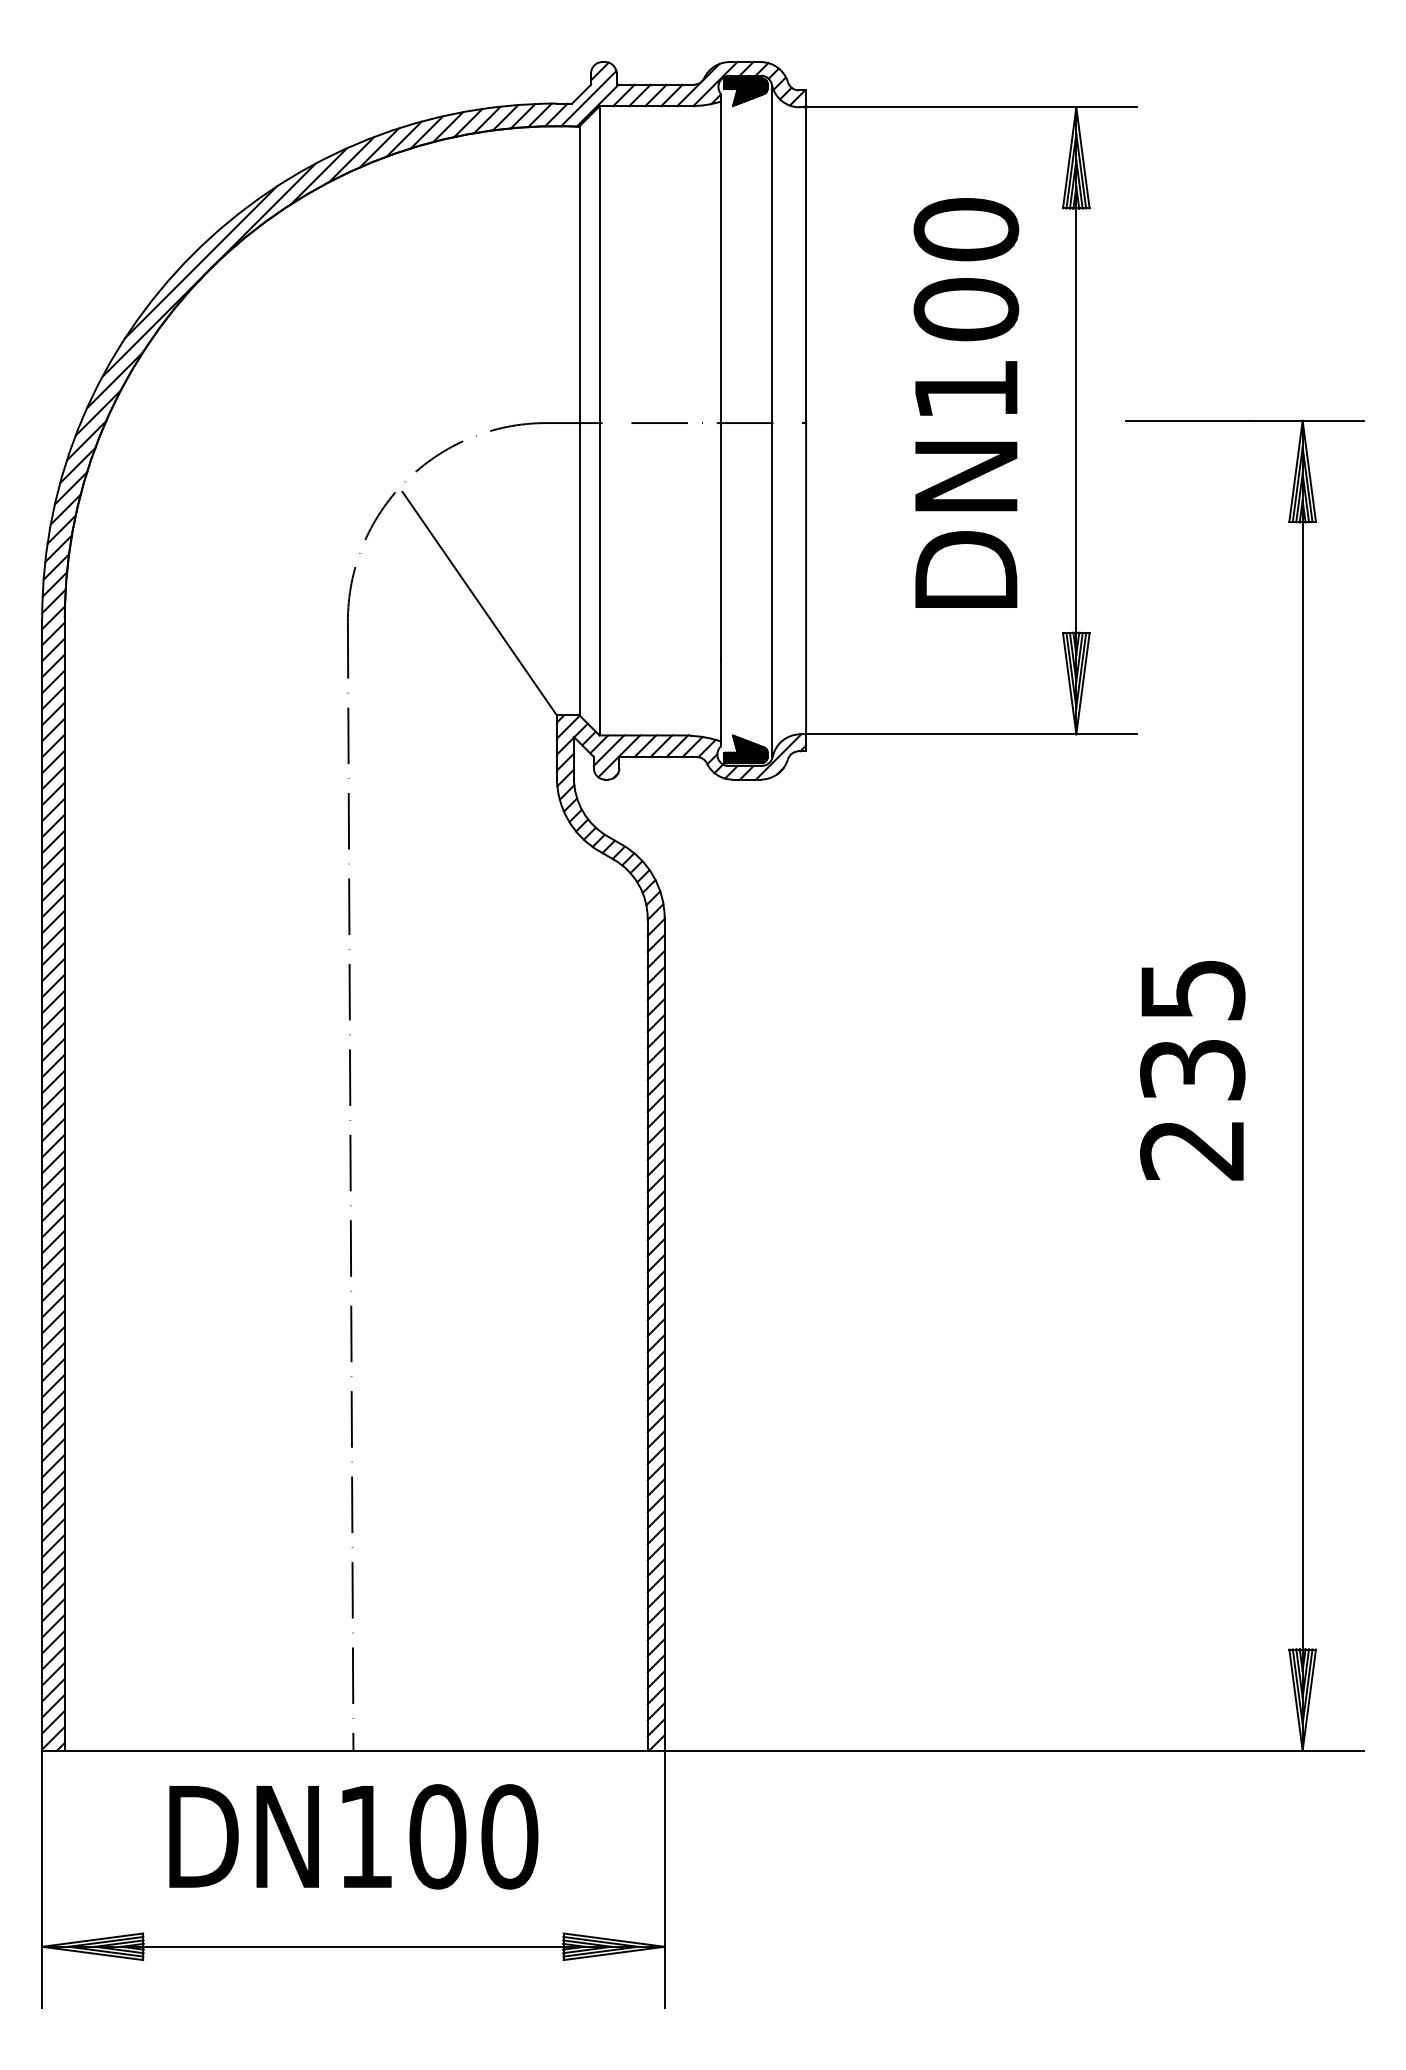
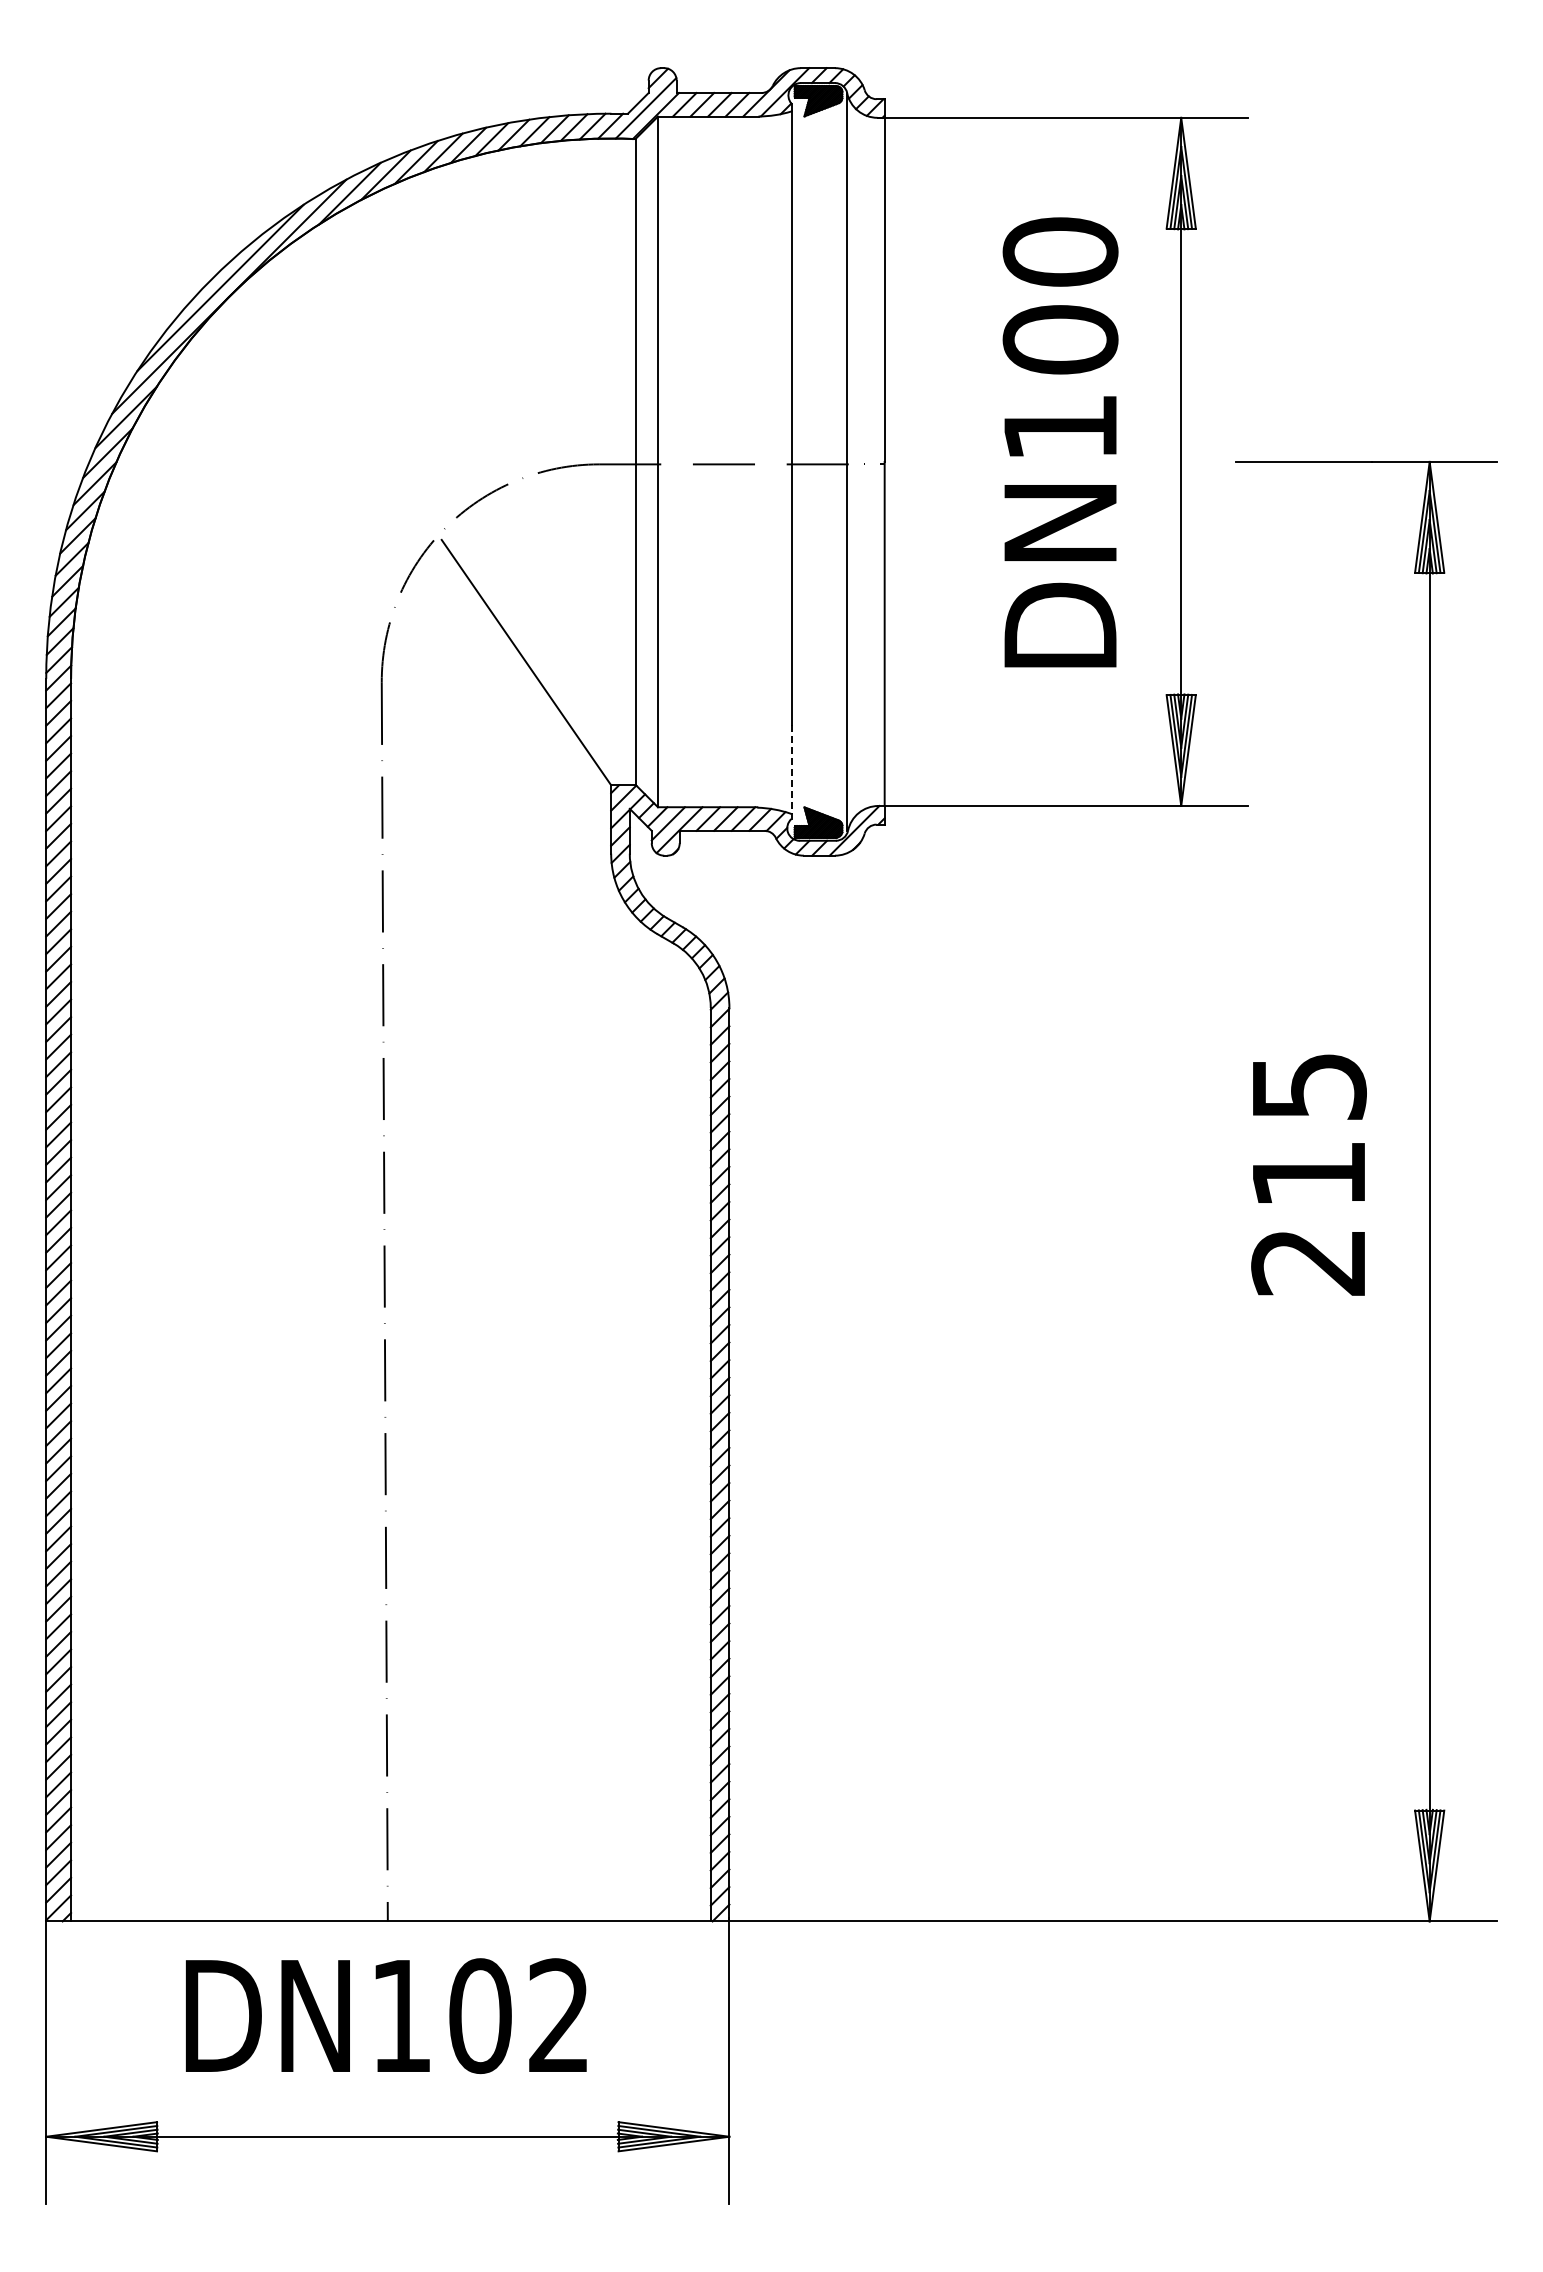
line: (721, 701) -> (791, 769), solid -> dashed
text: (1192, 1070) -> (1308, 1174), 235 -> 215
text: (509, 1837) -> (559, 2016), DN100 -> DN102

